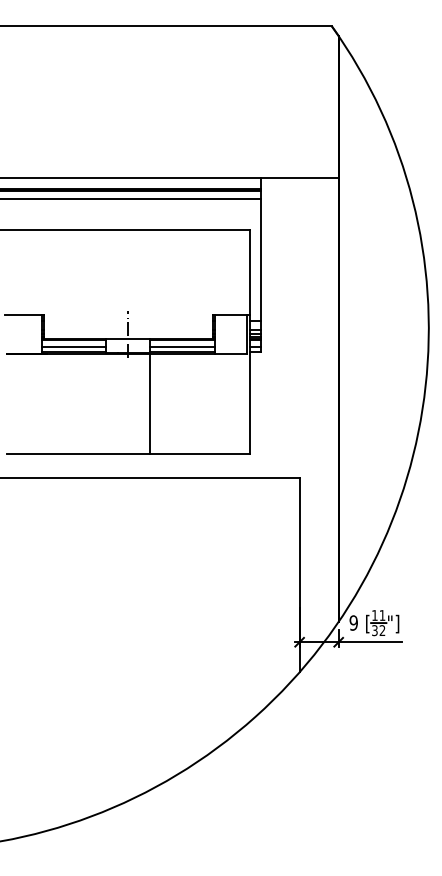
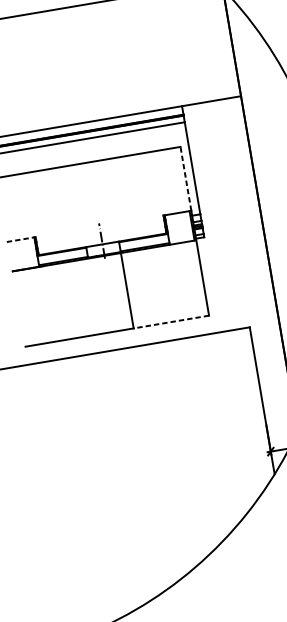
line: (249, 272) -> (185, 178), solid -> dashed
line: (24, 314) -> (21, 239), solid -> dashed
line: (73, 347) -> (62, 257), removed
line: (181, 347) -> (143, 244), removed
line: (199, 453) -> (171, 321), solid -> dashed

